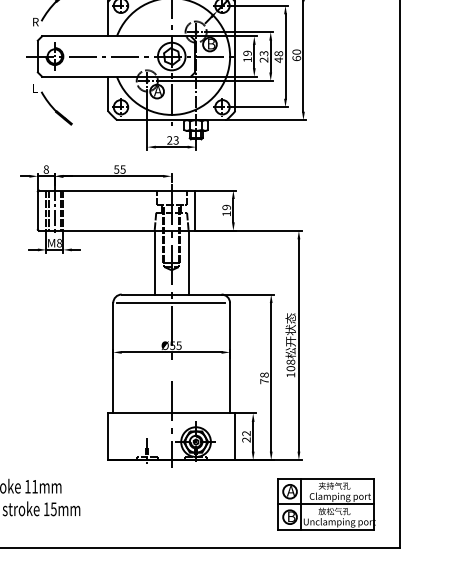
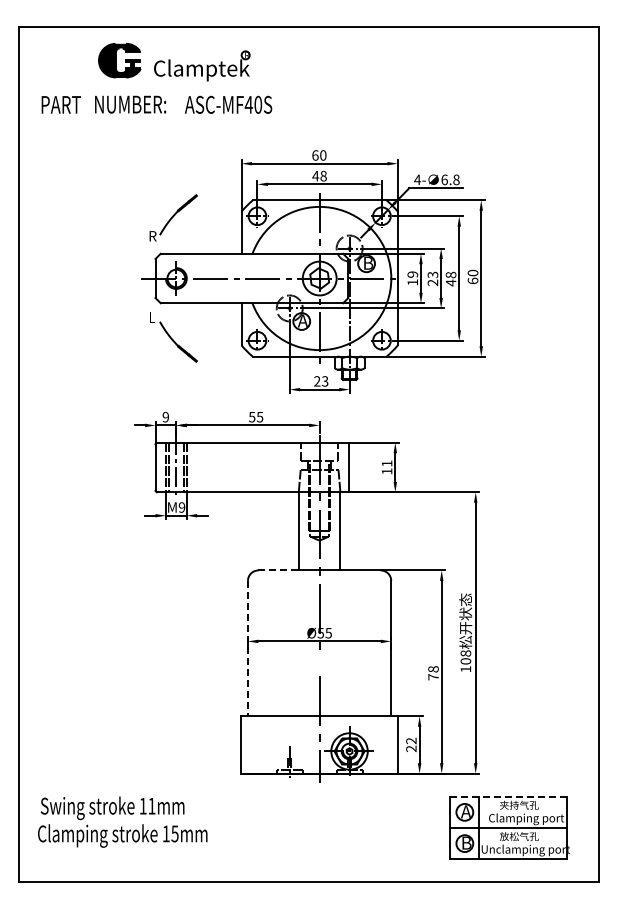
text: (46, 169) -> (165, 417), 8 -> 9
text: (226, 207) -> (386, 463), 19 -> 11
text: (59, 243) -> (181, 507), M8 -> M9
line: (138, 294) -> (279, 570), solid -> dashed
line: (170, 302) -> (318, 580), removed
line: (112, 358) -> (247, 648), solid -> dashed
line: (325, 478) -> (508, 796), solid -> dashed

